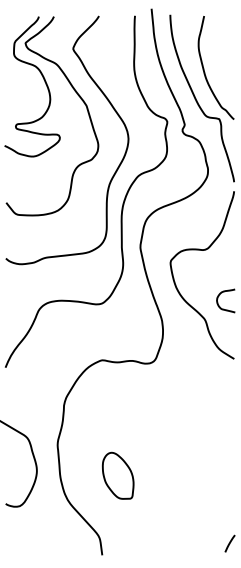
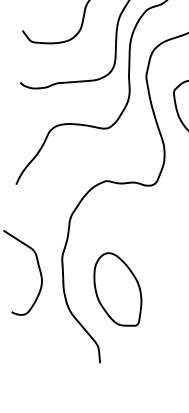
part: (117, 475) -> (117, 289), size x1.67

